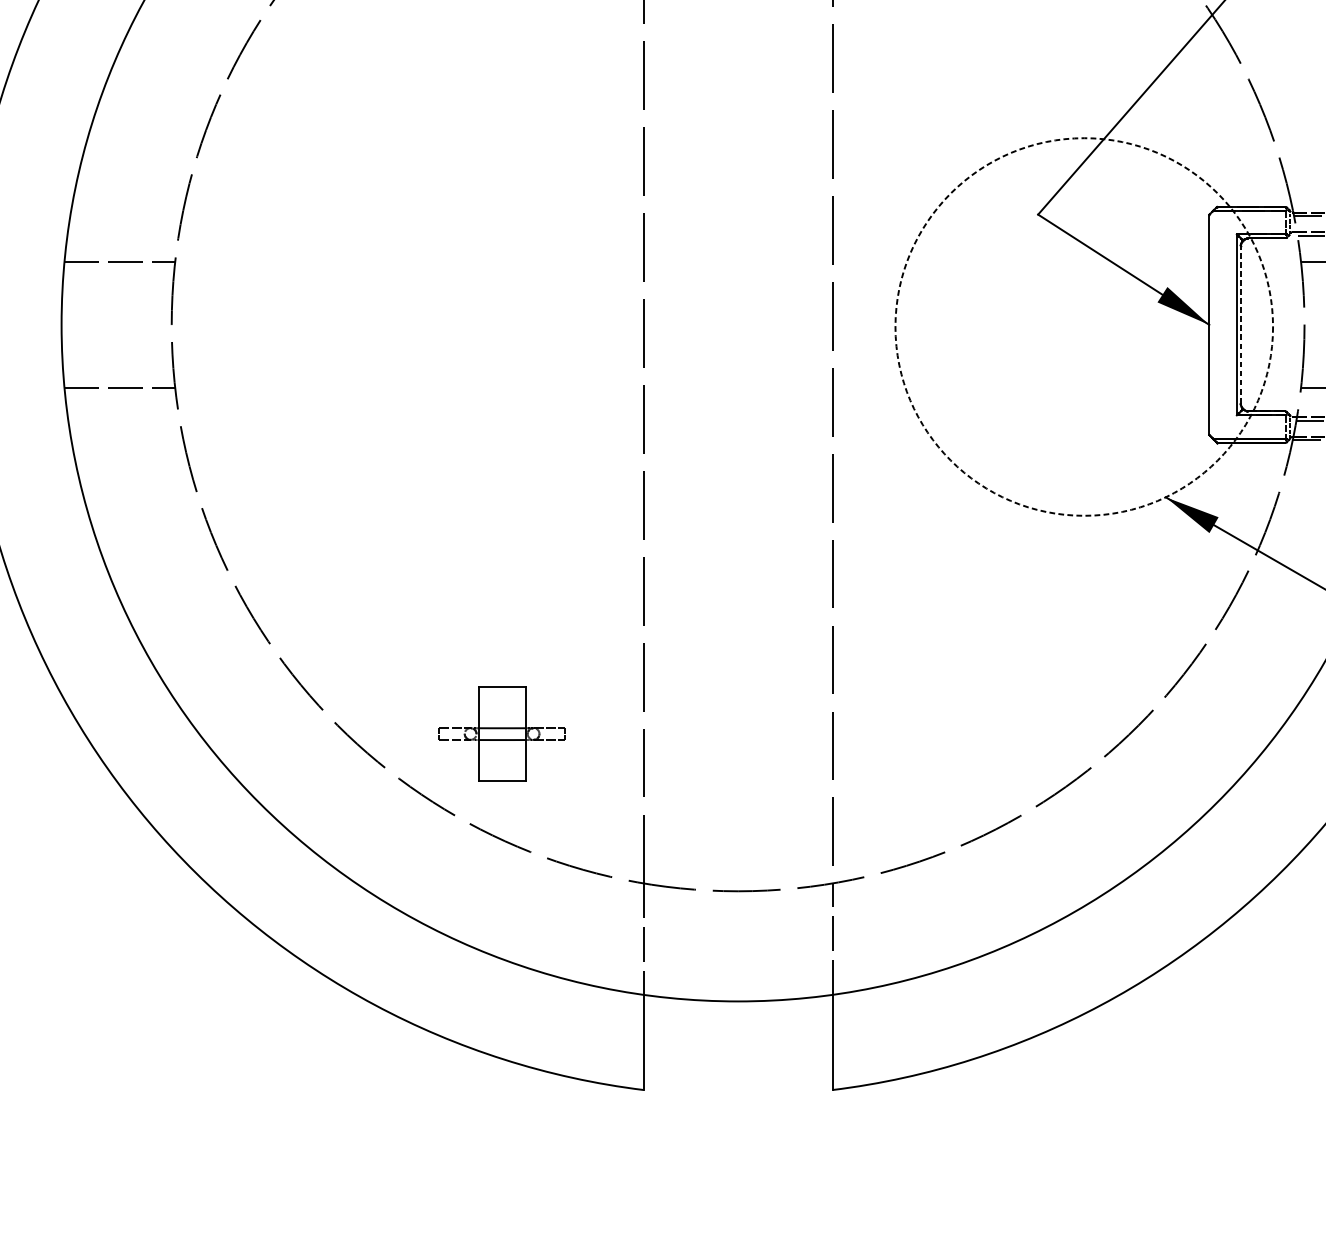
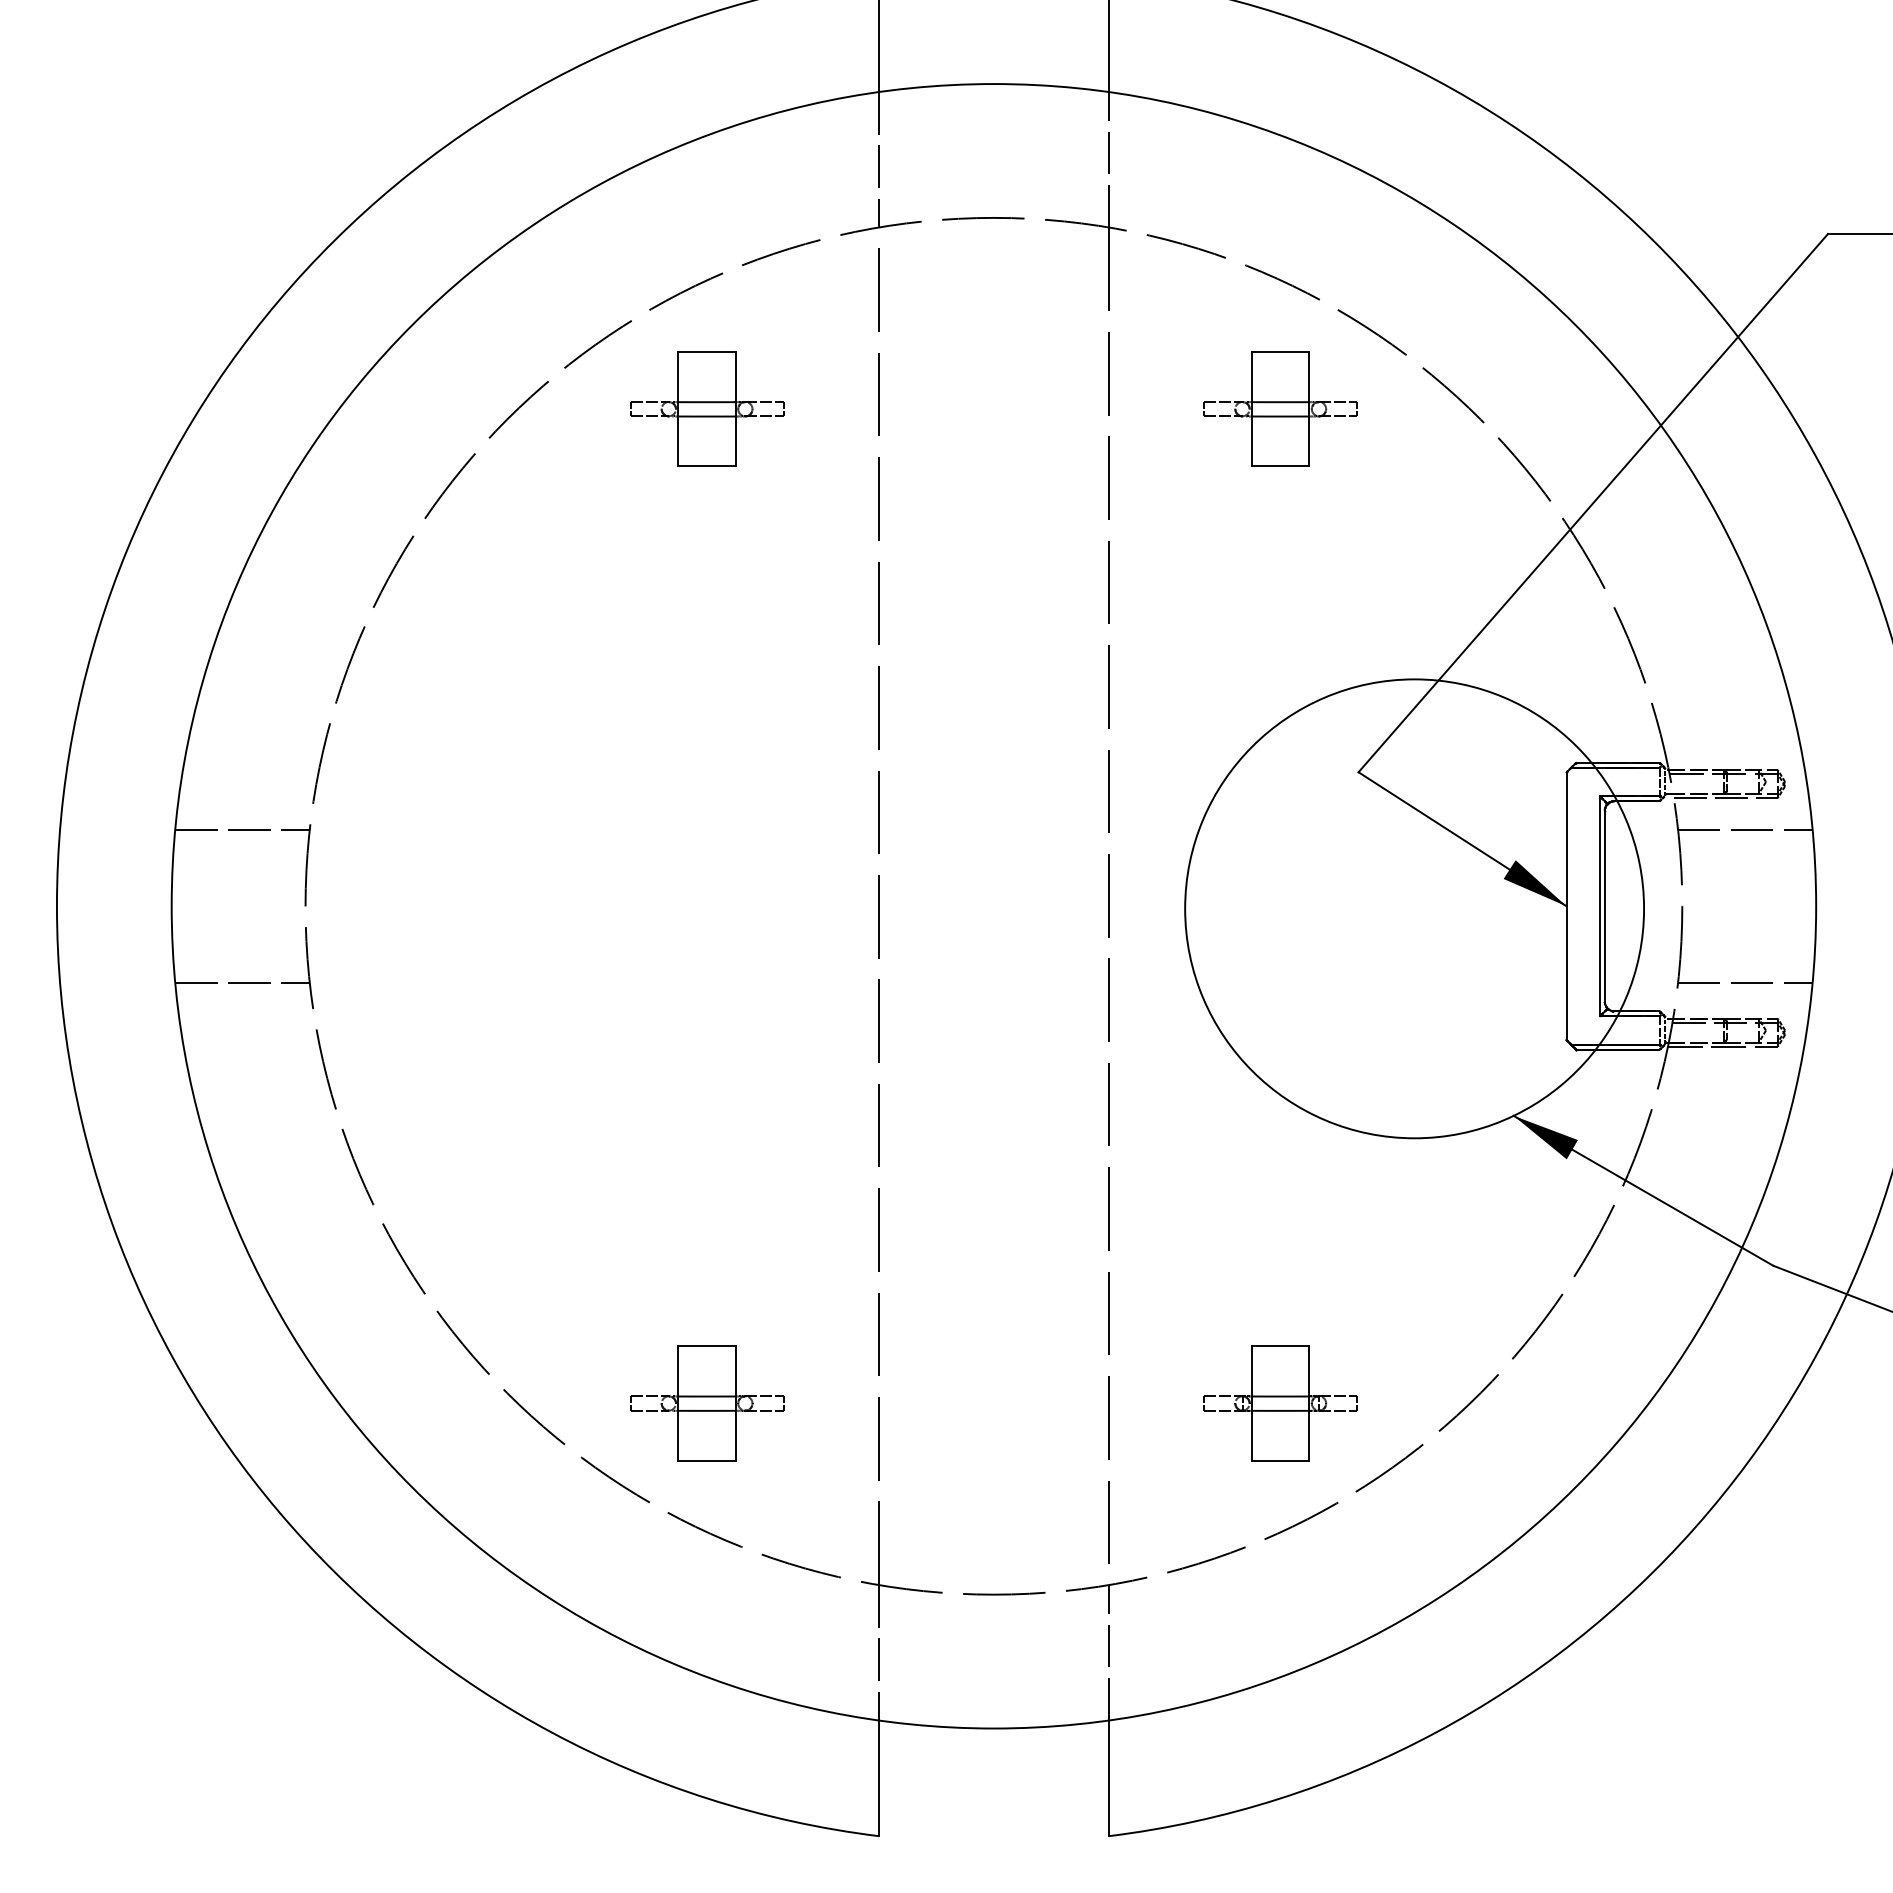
line: (1240, 325) -> (1604, 906), dashed -> solid
circle: (1084, 326) -> (1414, 908), dashed -> solid
part: (973, 734) -> (1280, 1403), added

